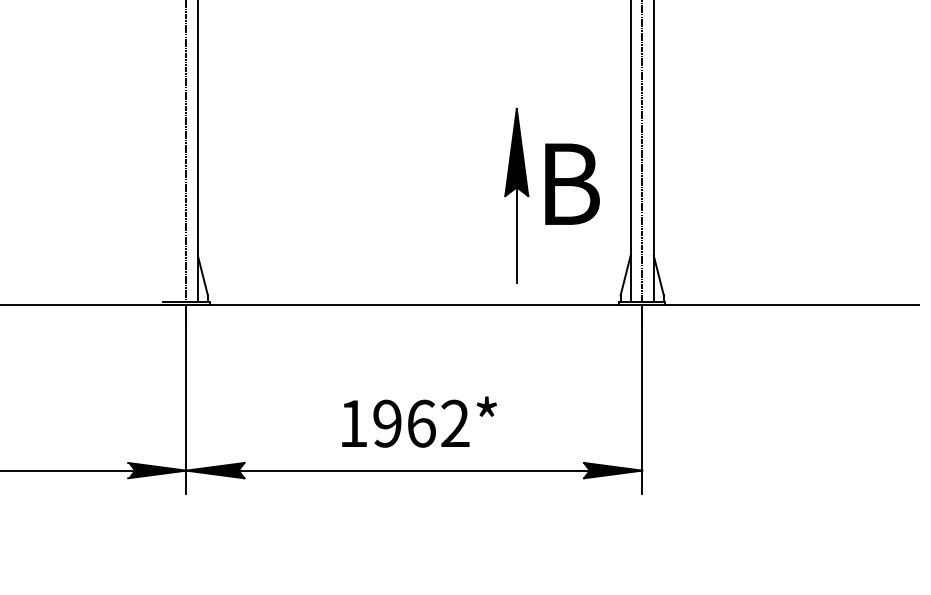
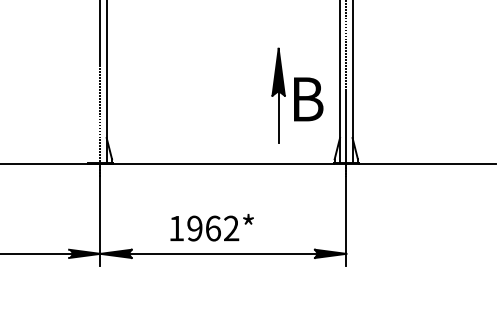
part: (516, 195) -> (278, 95), moved
text: (418, 421) -> (211, 227), moved

